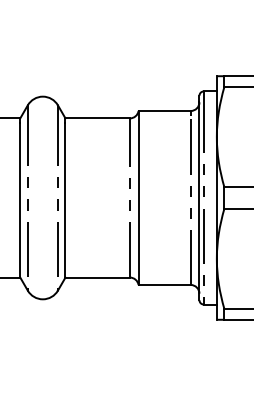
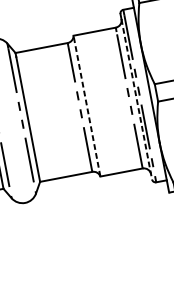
line: (138, 198) -> (87, 106), solid -> dashed
line: (199, 201) -> (136, 99), solid -> dashed

